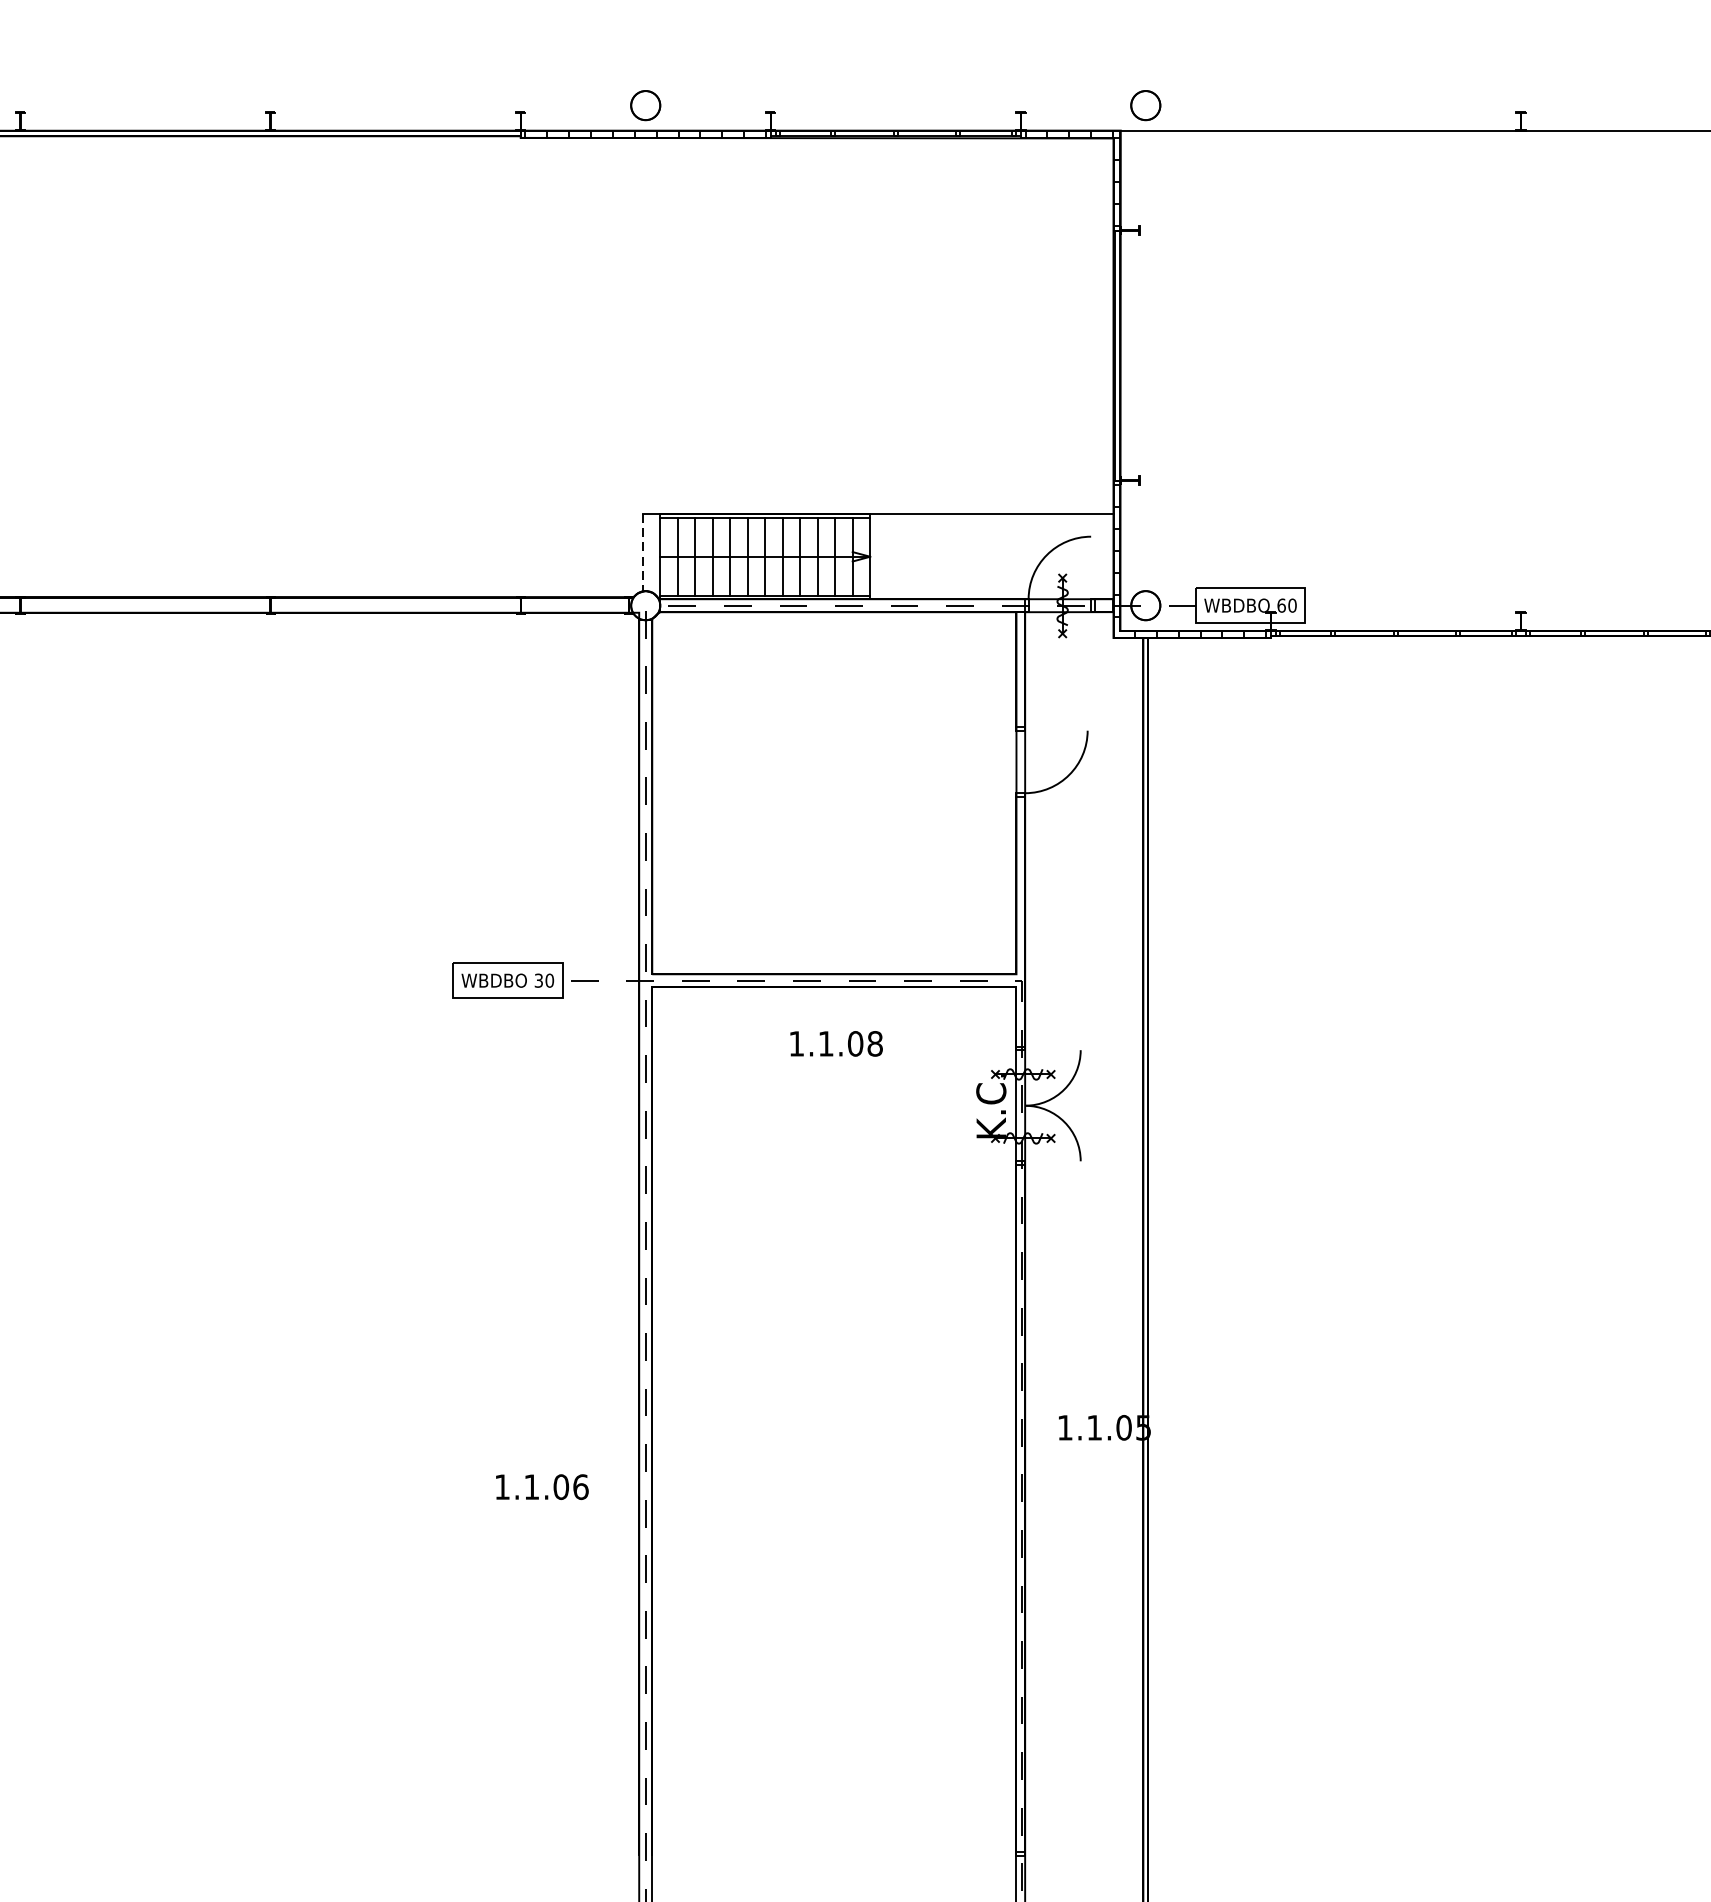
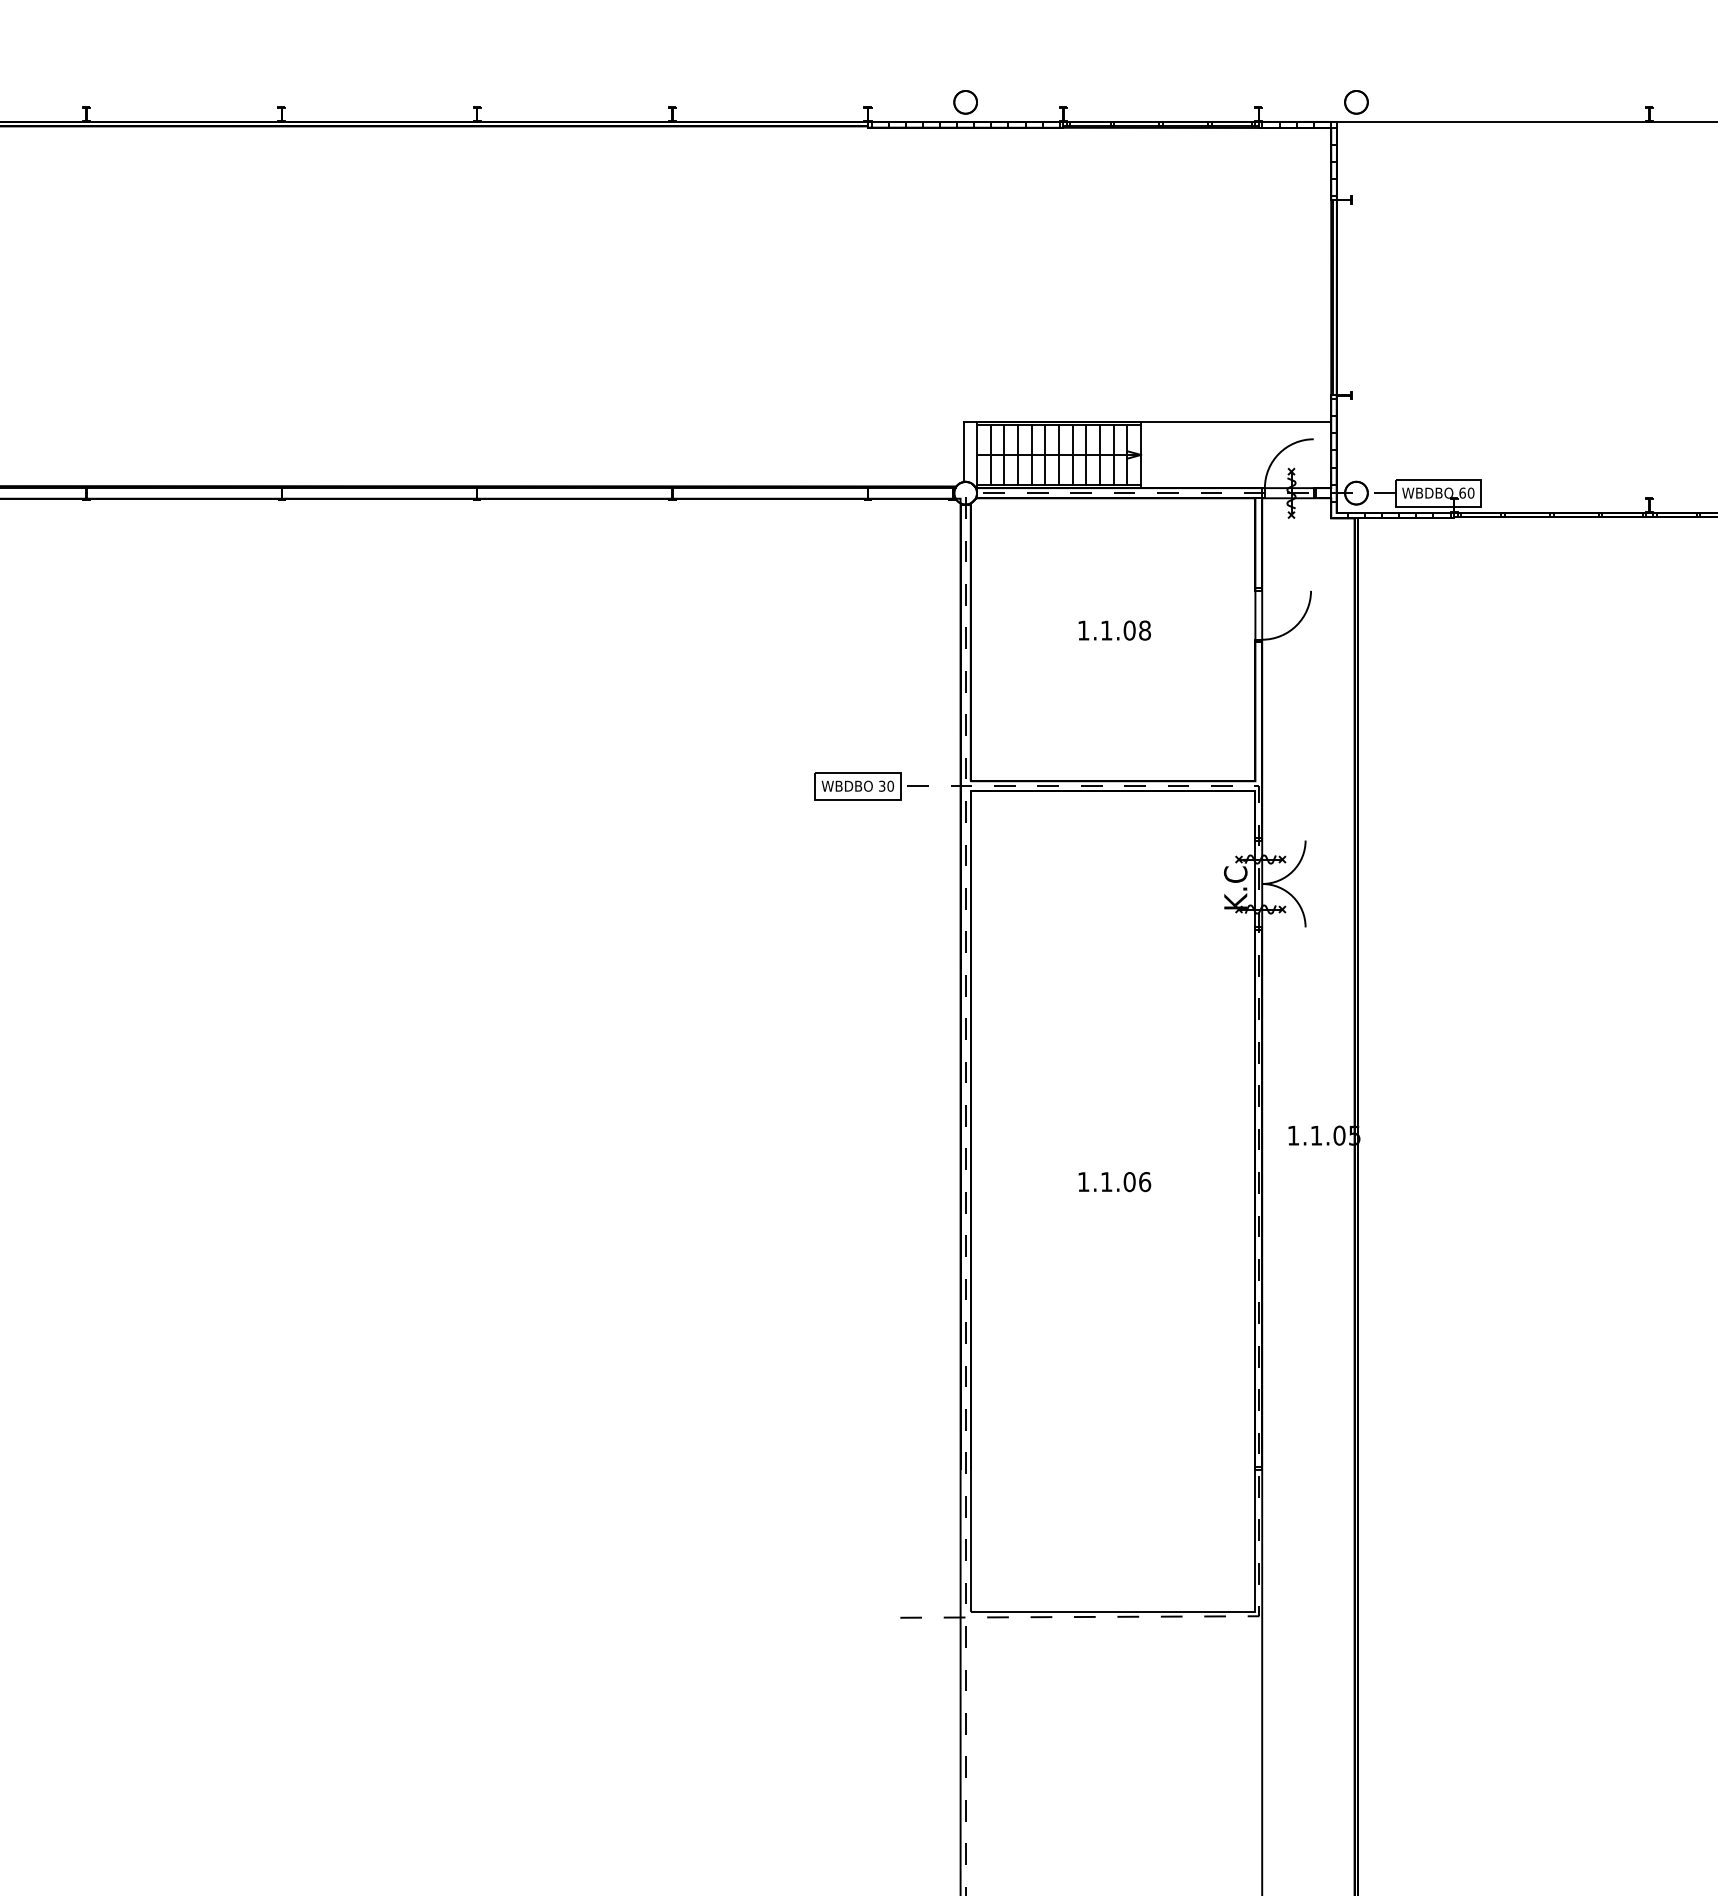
line: (642, 553) -> (963, 452), dashed -> solid
text: (836, 1043) -> (1114, 630), moved
text: (541, 1487) -> (1114, 1182), moved

